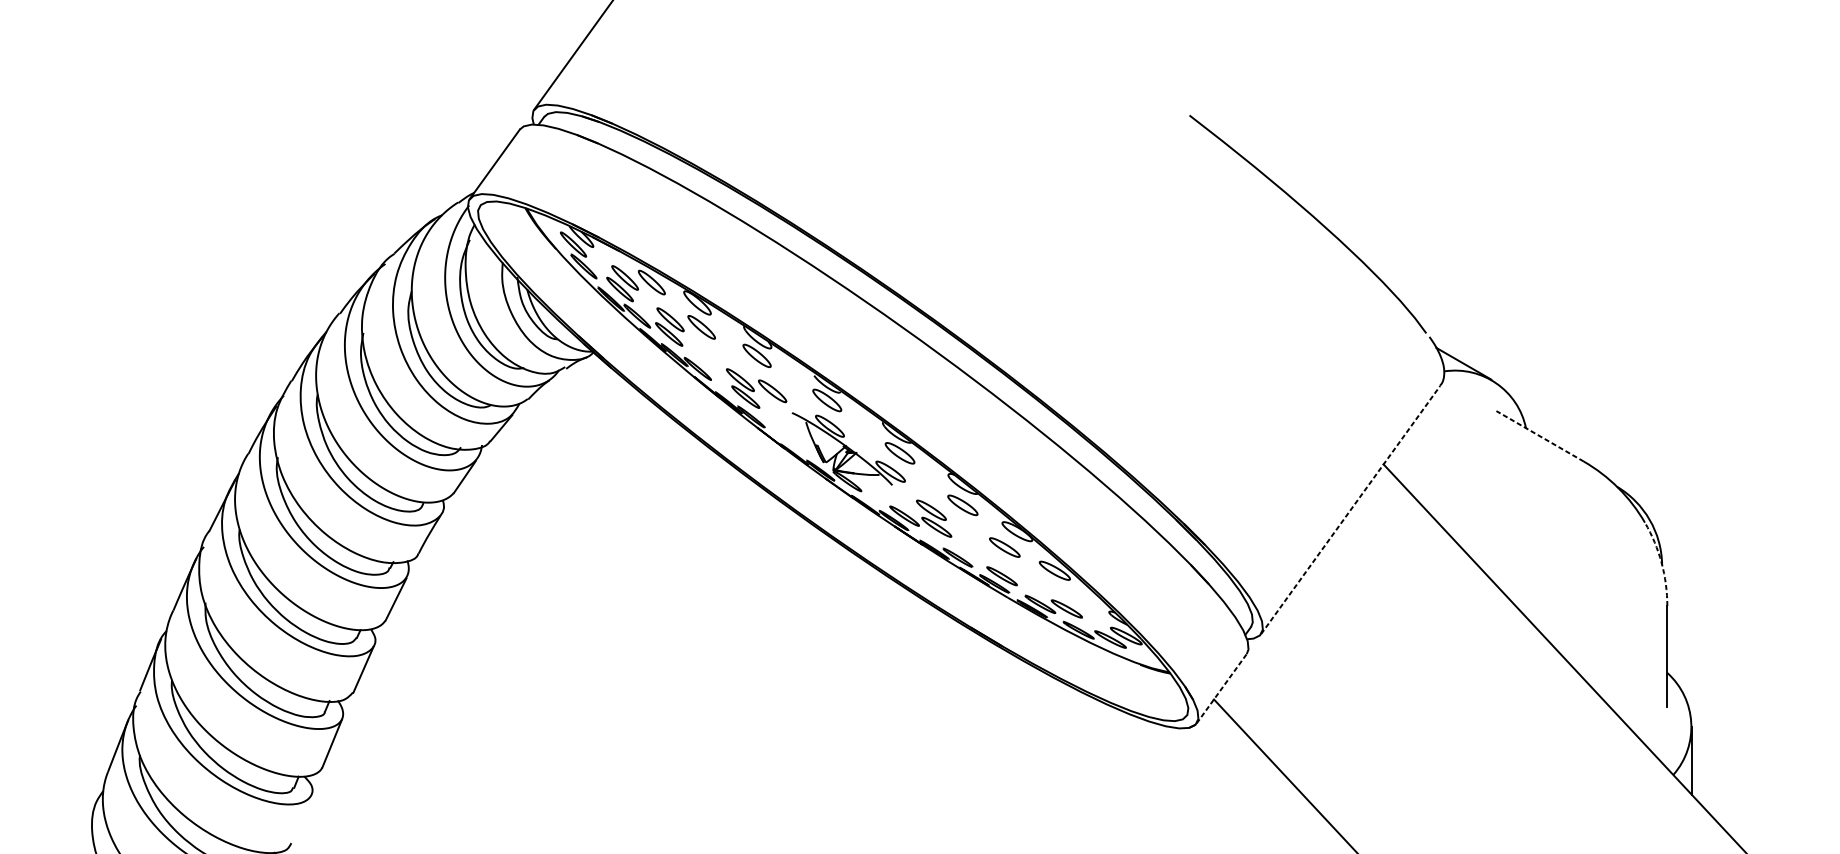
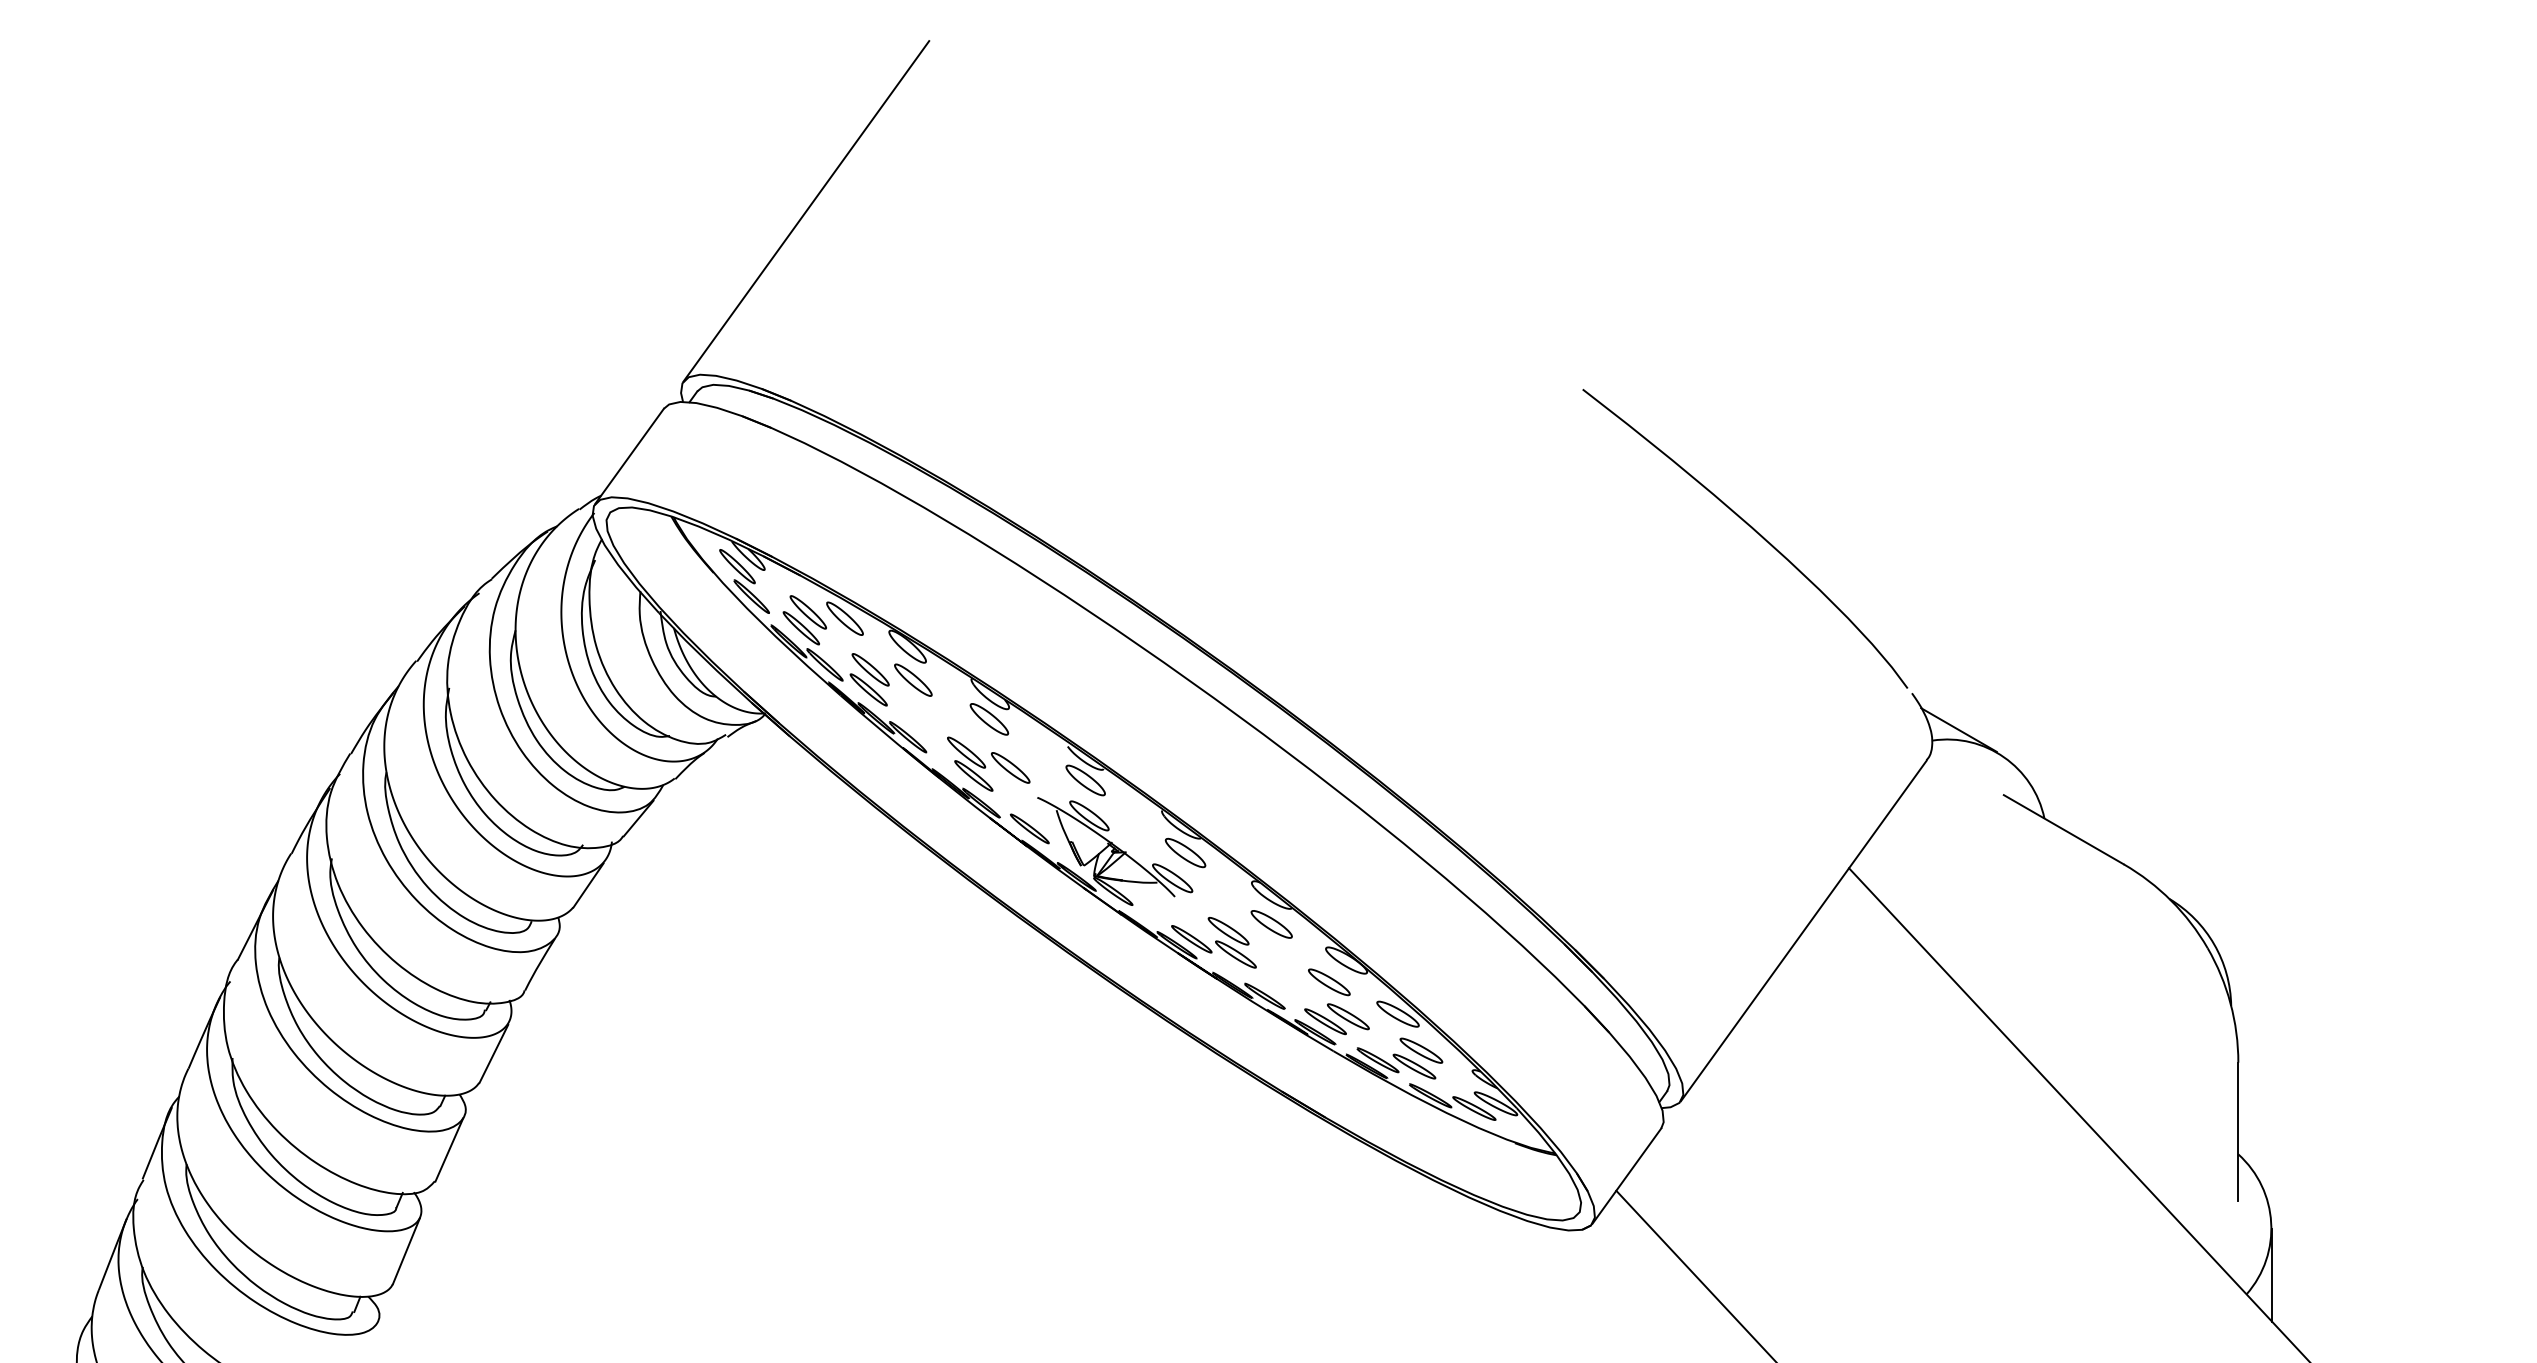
part: (786, 435) -> (1029, 828), added
line: (1539, 436) -> (2063, 829), dashed -> solid
line: (1350, 510) -> (1803, 931), dashed -> solid
arc: (1661, 562) -> (2230, 1003), dashed -> solid
part: (1018, 572) -> (1348, 1016), added
part: (1072, 597) -> (1421, 1050), added
line: (1221, 689) -> (1626, 1176), dashed -> solid

